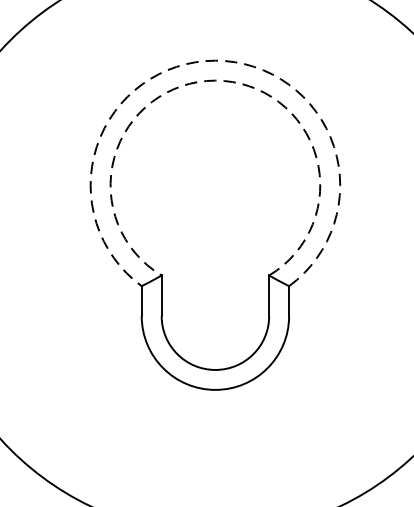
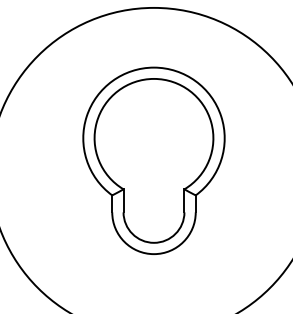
arc: (216, 60) -> (154, 67), dashed -> solid
arc: (216, 79) -> (154, 78), dashed -> solid

